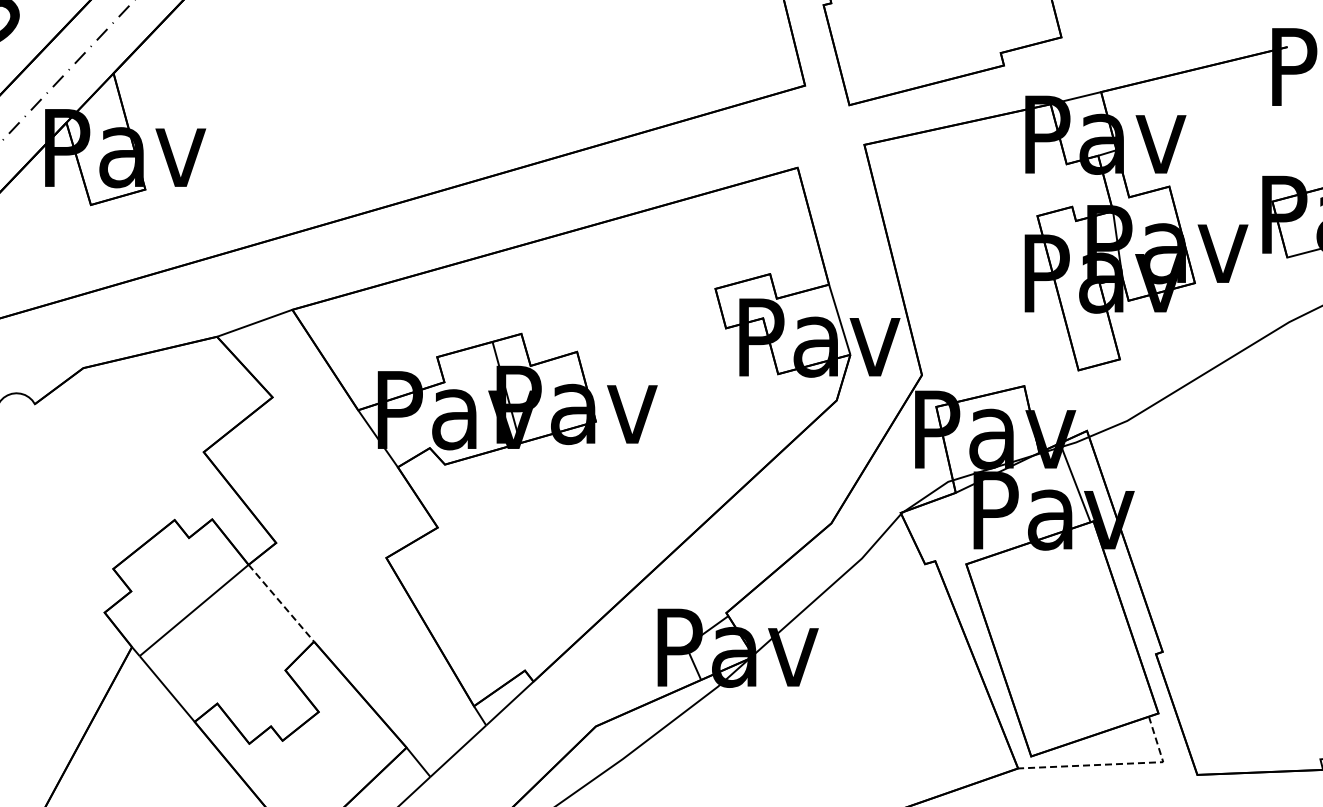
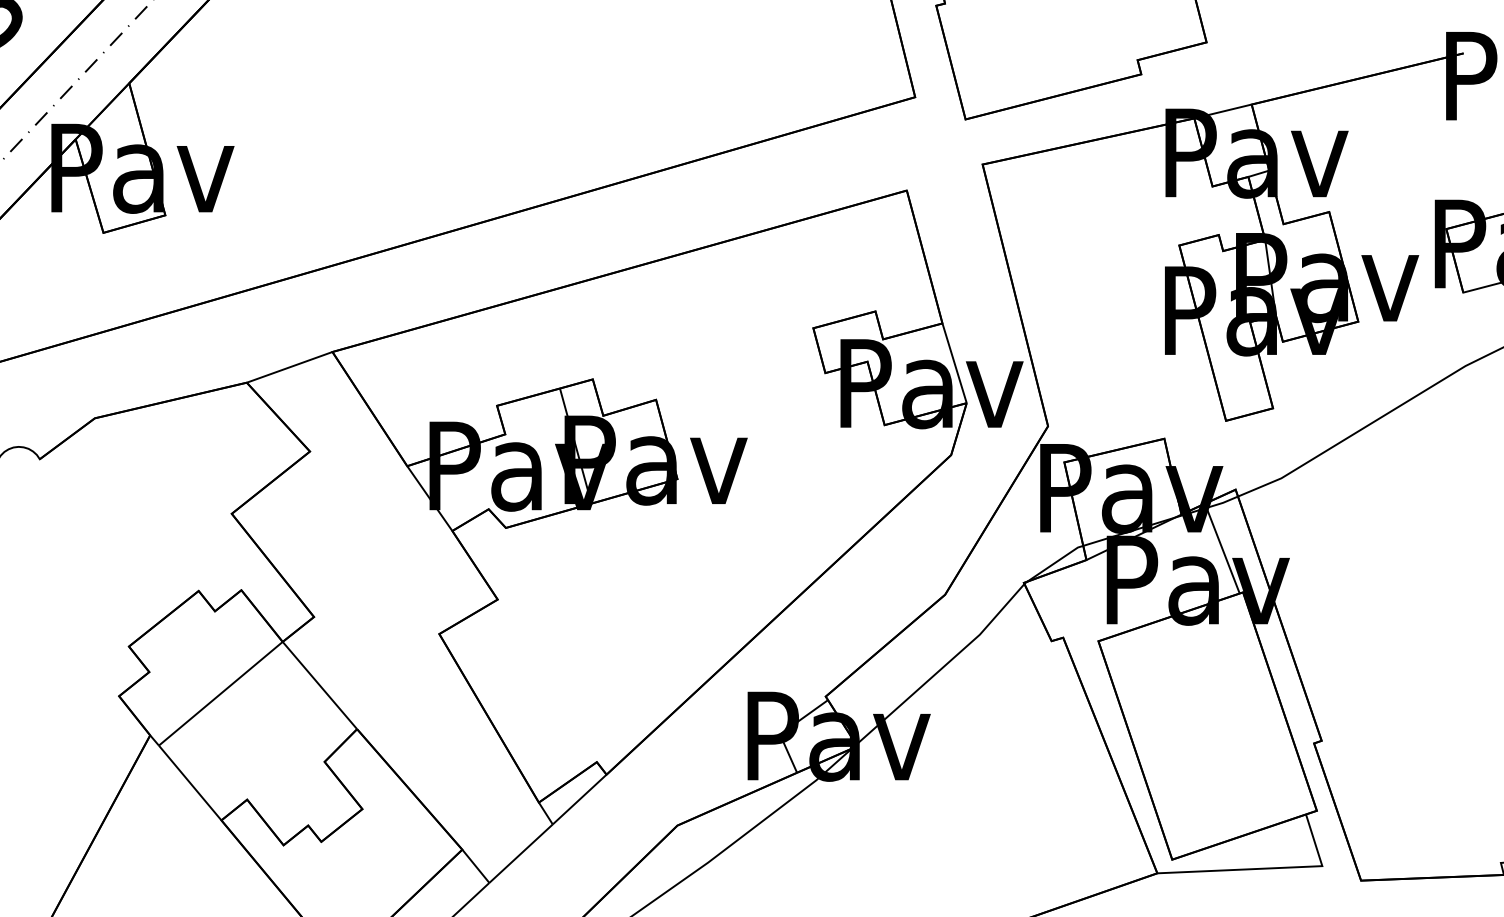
line: (281, 603) -> (320, 685), dashed -> solid
line: (1114, 764) -> (1266, 868), dashed -> solid

